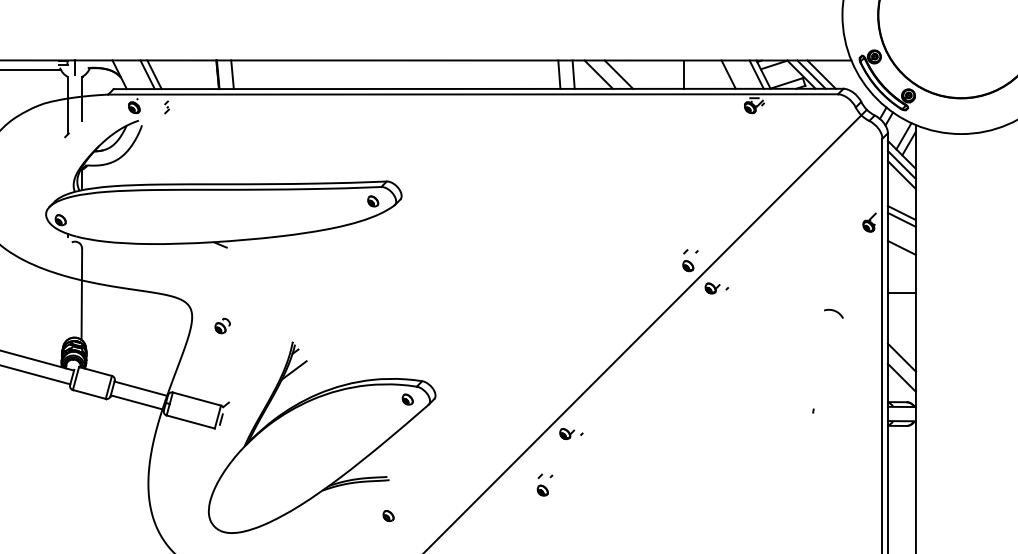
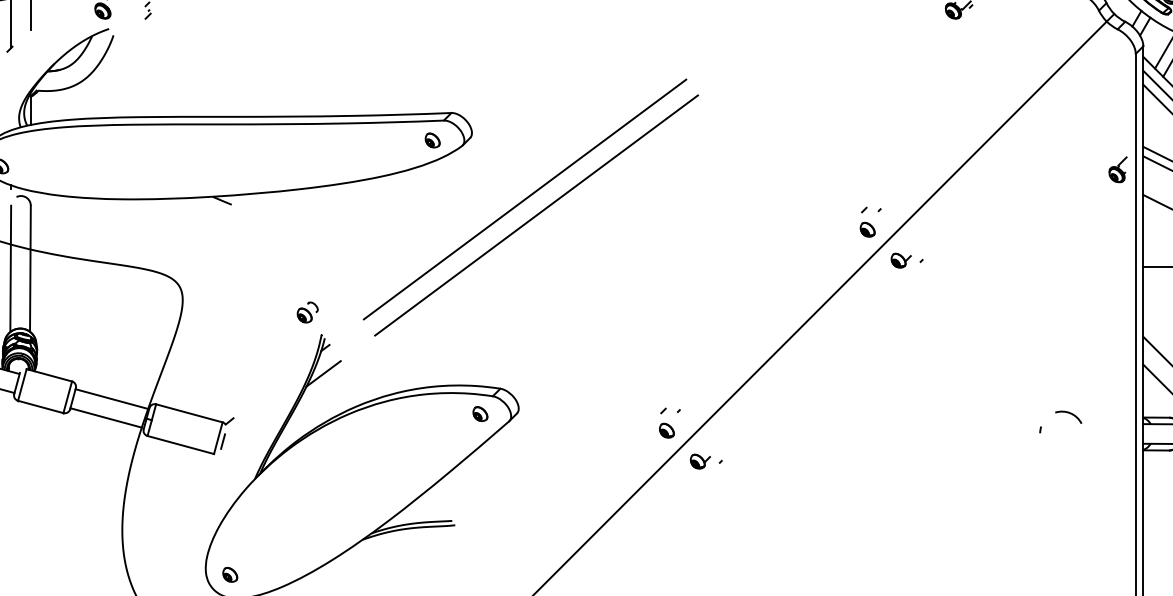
line: (439, 244) -> (524, 199), added
line: (448, 255) -> (536, 215), added
line: (67, 294) -> (10, 268), added
arc: (833, 311) -> (1068, 413), moved
part: (222, 325) -> (307, 311), moved
part: (544, 484) -> (669, 422), moved
part: (388, 515) -> (230, 574), moved

